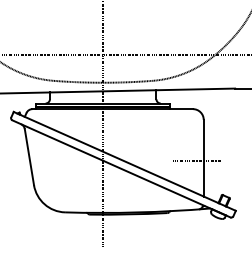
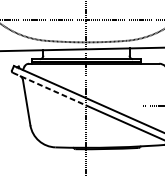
line: (57, 140) -> (49, 89), solid -> dashed

